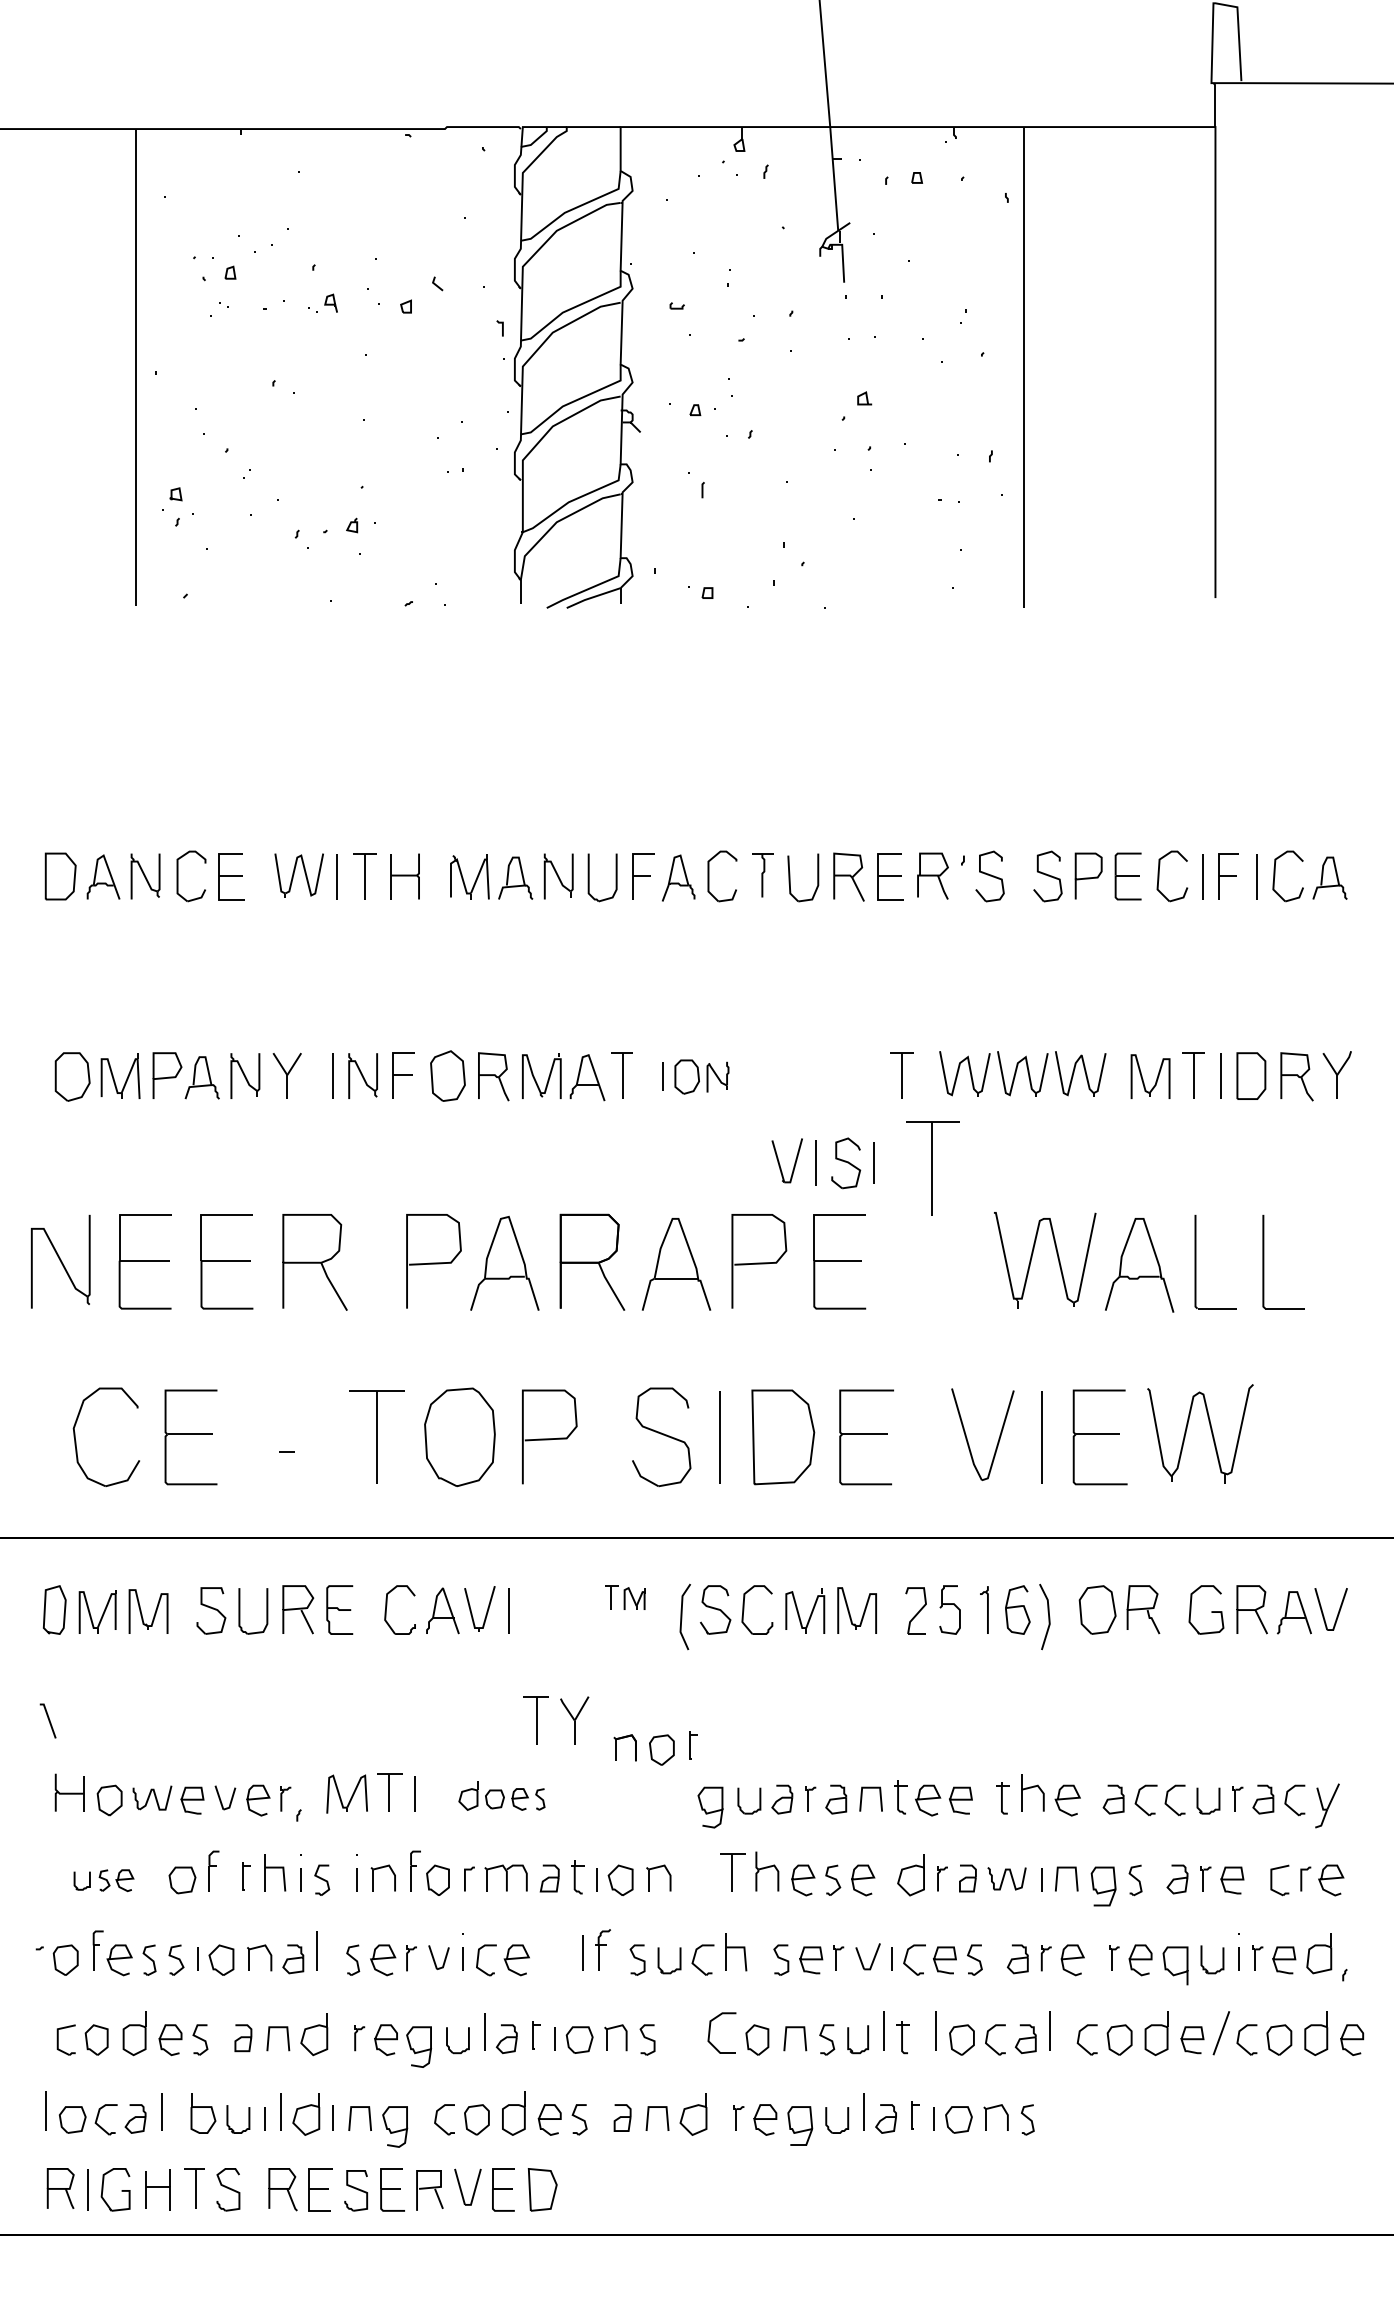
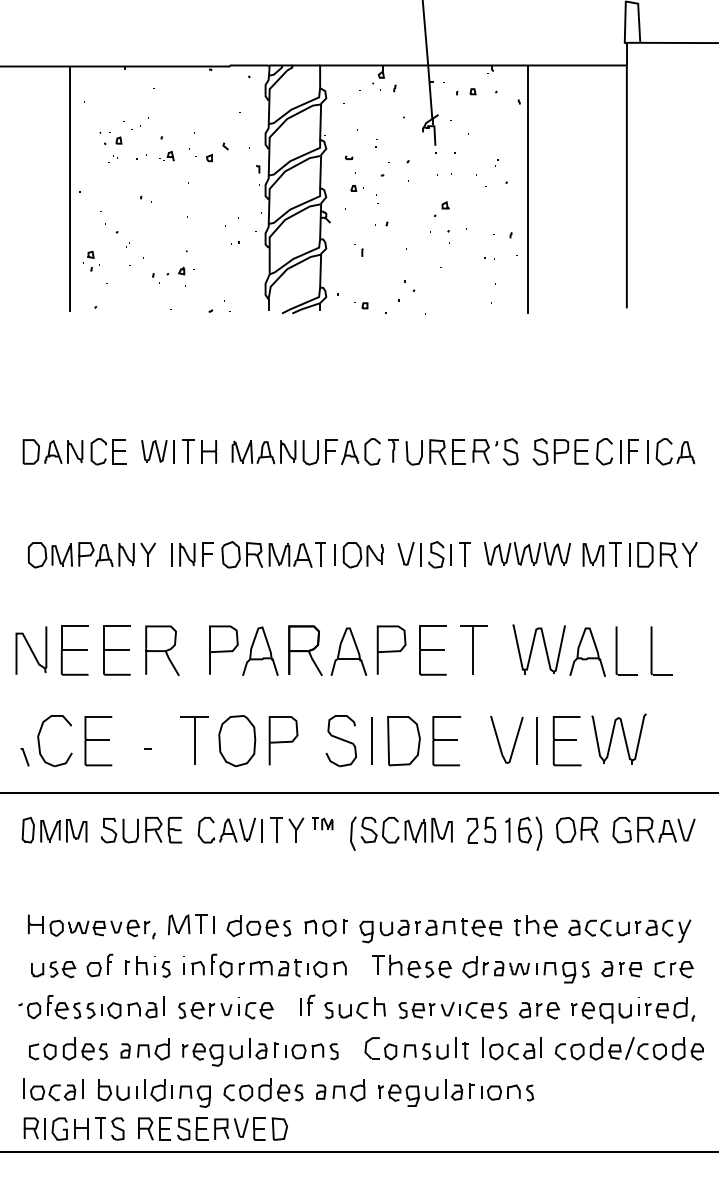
part: (700, 410) -> (356, 188), moved
part: (695, 1077) -> (358, 555), size x1.43
part: (823, 1162) -> (424, 554), moved
part: (931, 1166) -> (473, 649), moved
part: (557, 1719) -> (287, 829), moved
line: (47, 1721) -> (24, 757), moved
part: (654, 1748) -> (325, 927), moved
part: (501, 1796) -> (258, 926), size x1.43
part: (103, 1880) -> (53, 969), size x1.43

